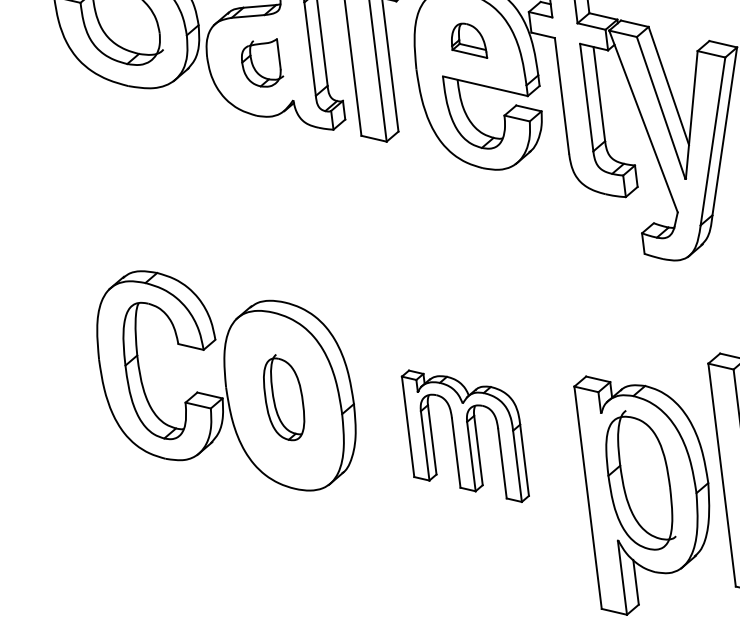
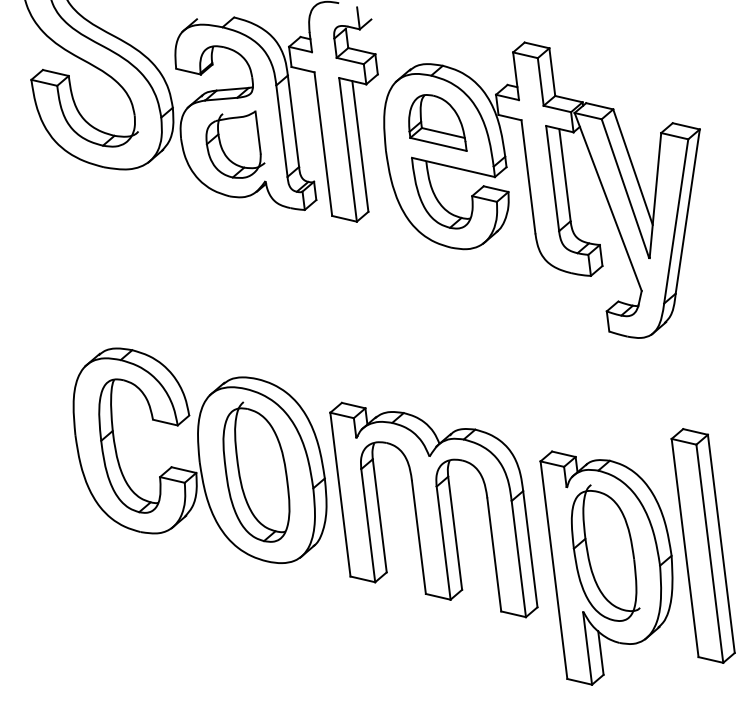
part: (469, 40) -> (437, 122), size x1.67
part: (262, 62) -> (235, 144), size x1.43
part: (284, 396) -> (256, 471), size x1.67
part: (464, 435) -> (433, 509), size x1.67

